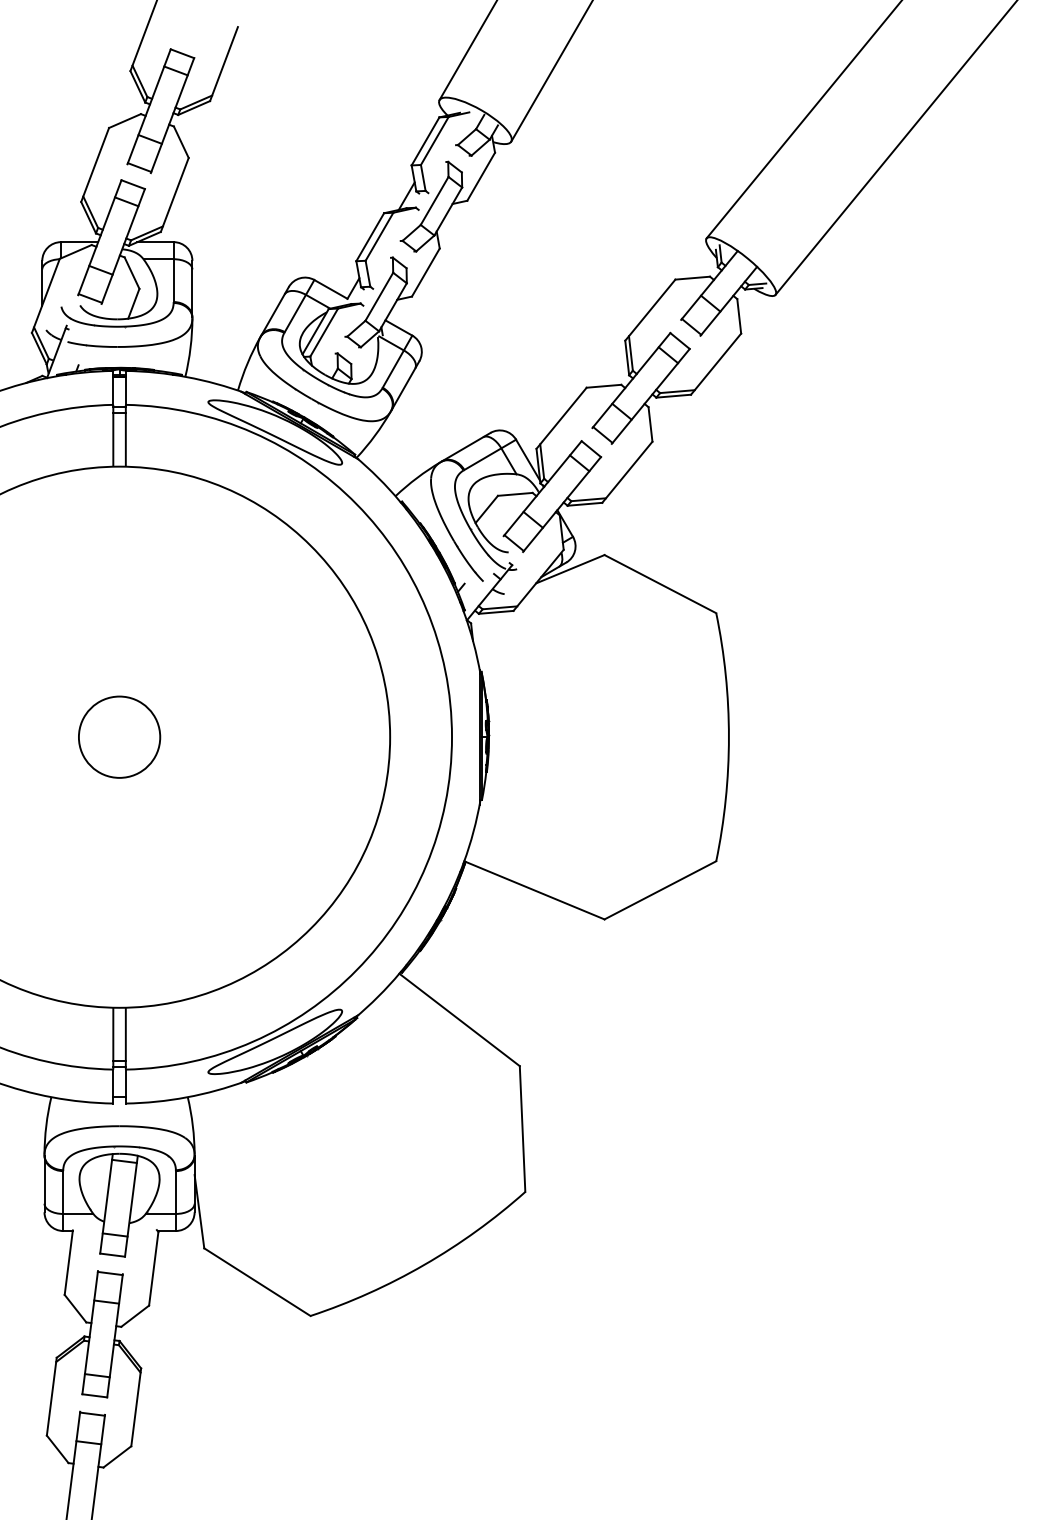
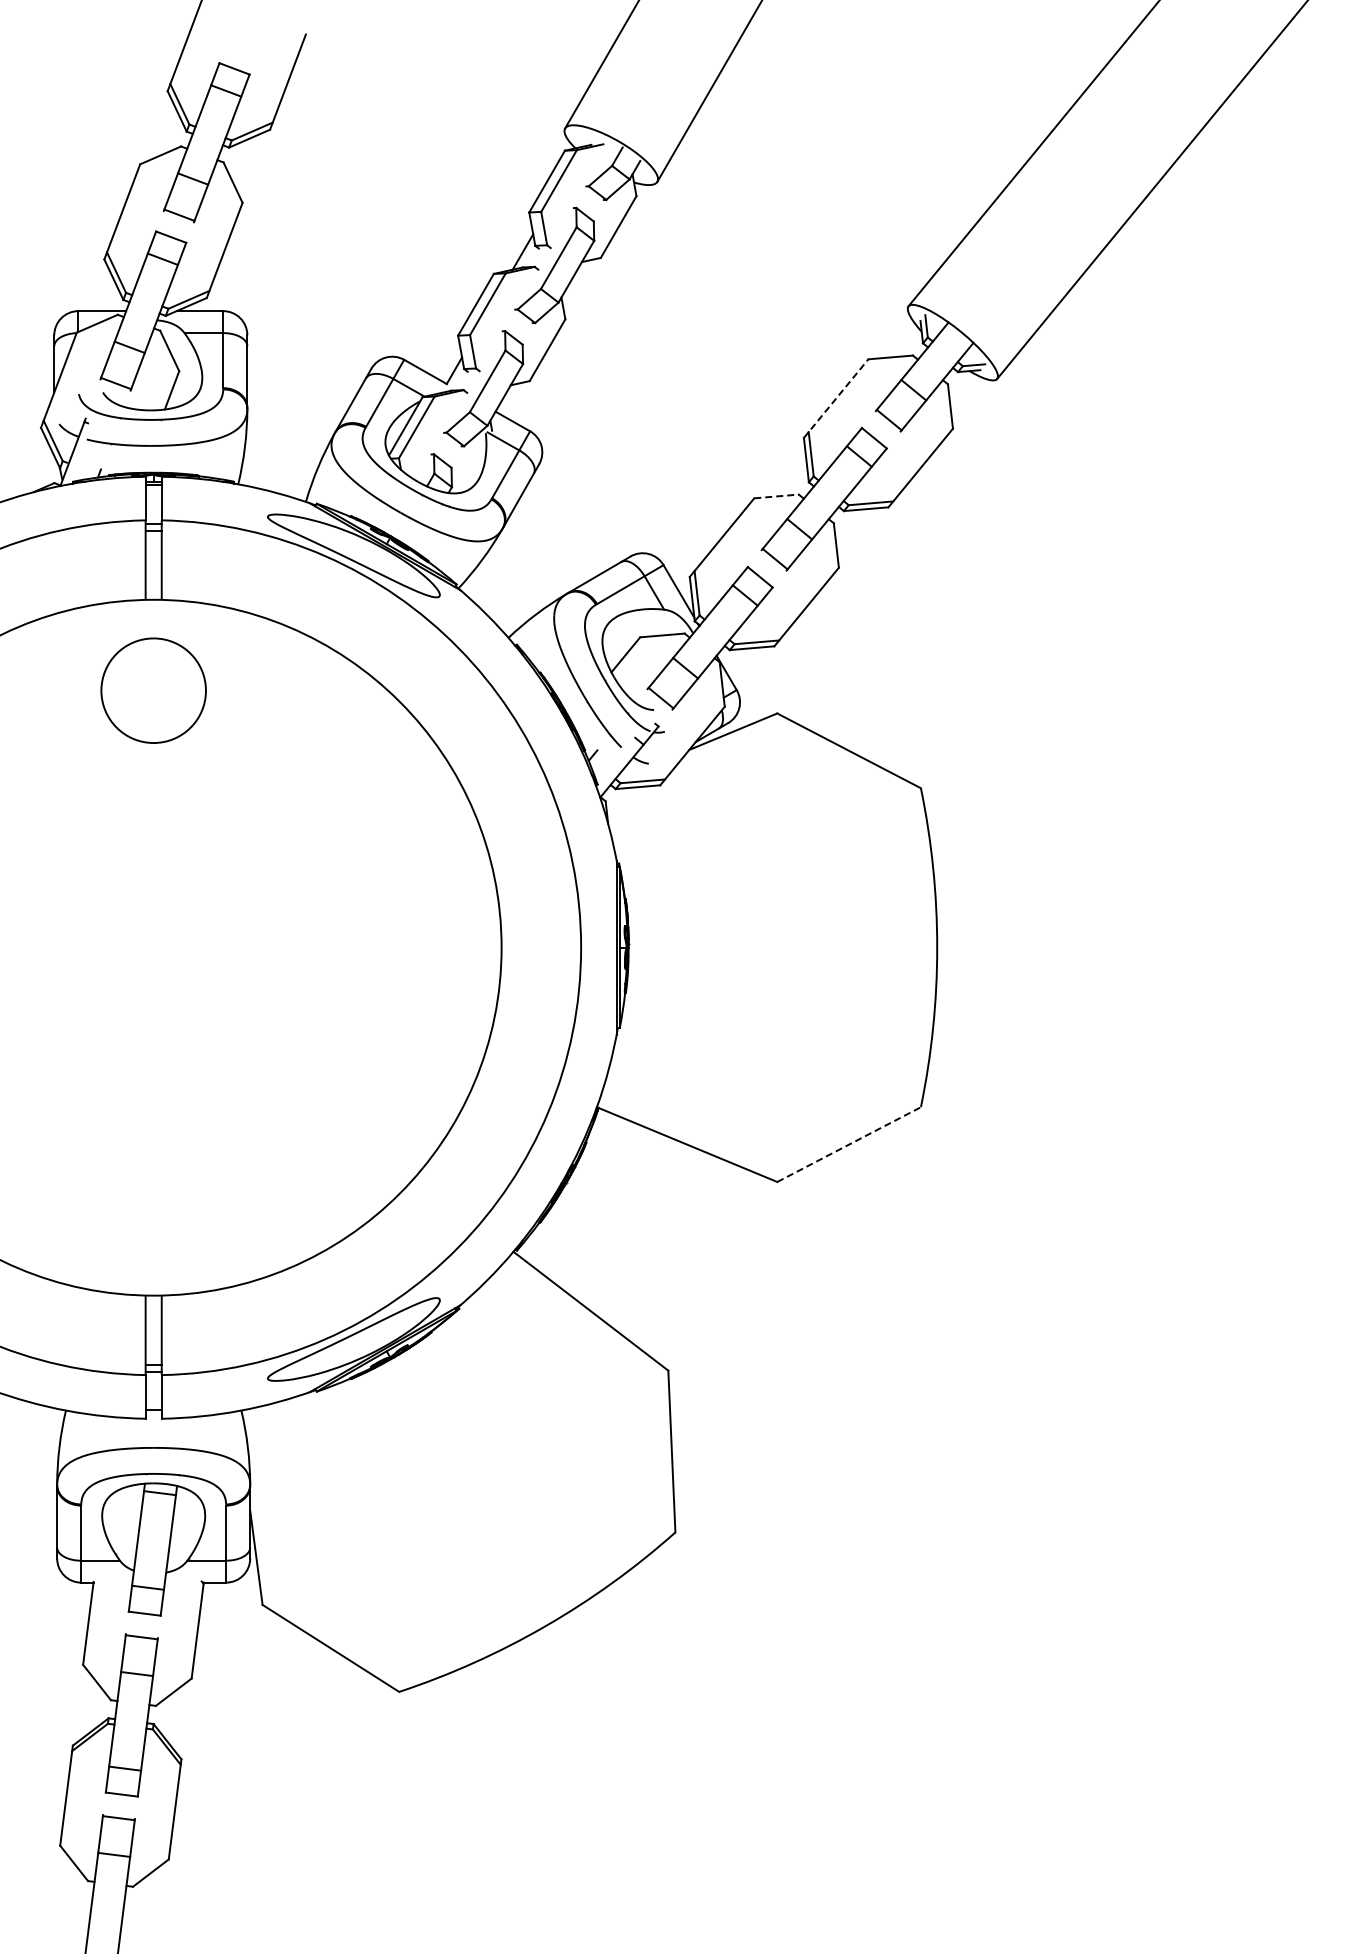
line: (650, 310) -> (836, 398), solid -> dashed
line: (604, 386) -> (777, 496), solid -> dashed
circle: (119, 737) -> (153, 690), moved
line: (660, 890) -> (849, 1144), solid -> dashed

